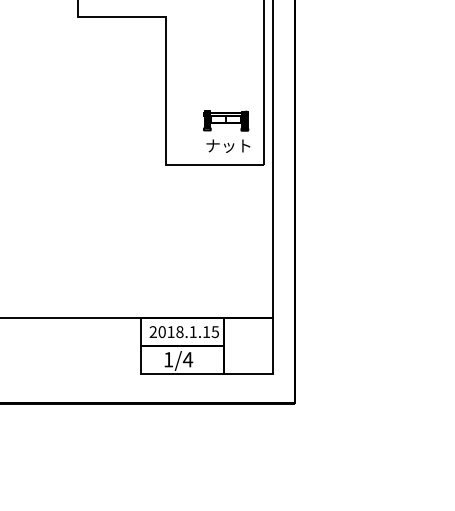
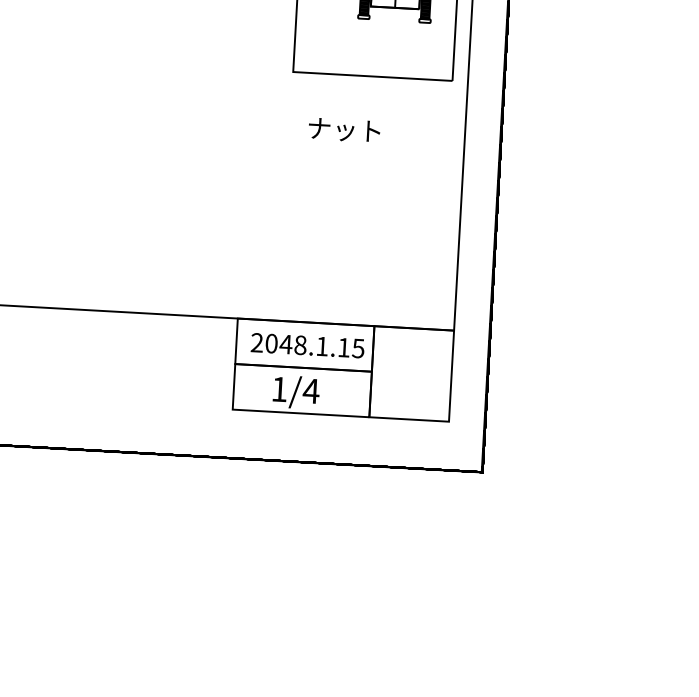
text: (228, 145) -> (344, 129), moved
text: (170, 331) -> (285, 343), 2018.1.15 -> 2048.1.15

